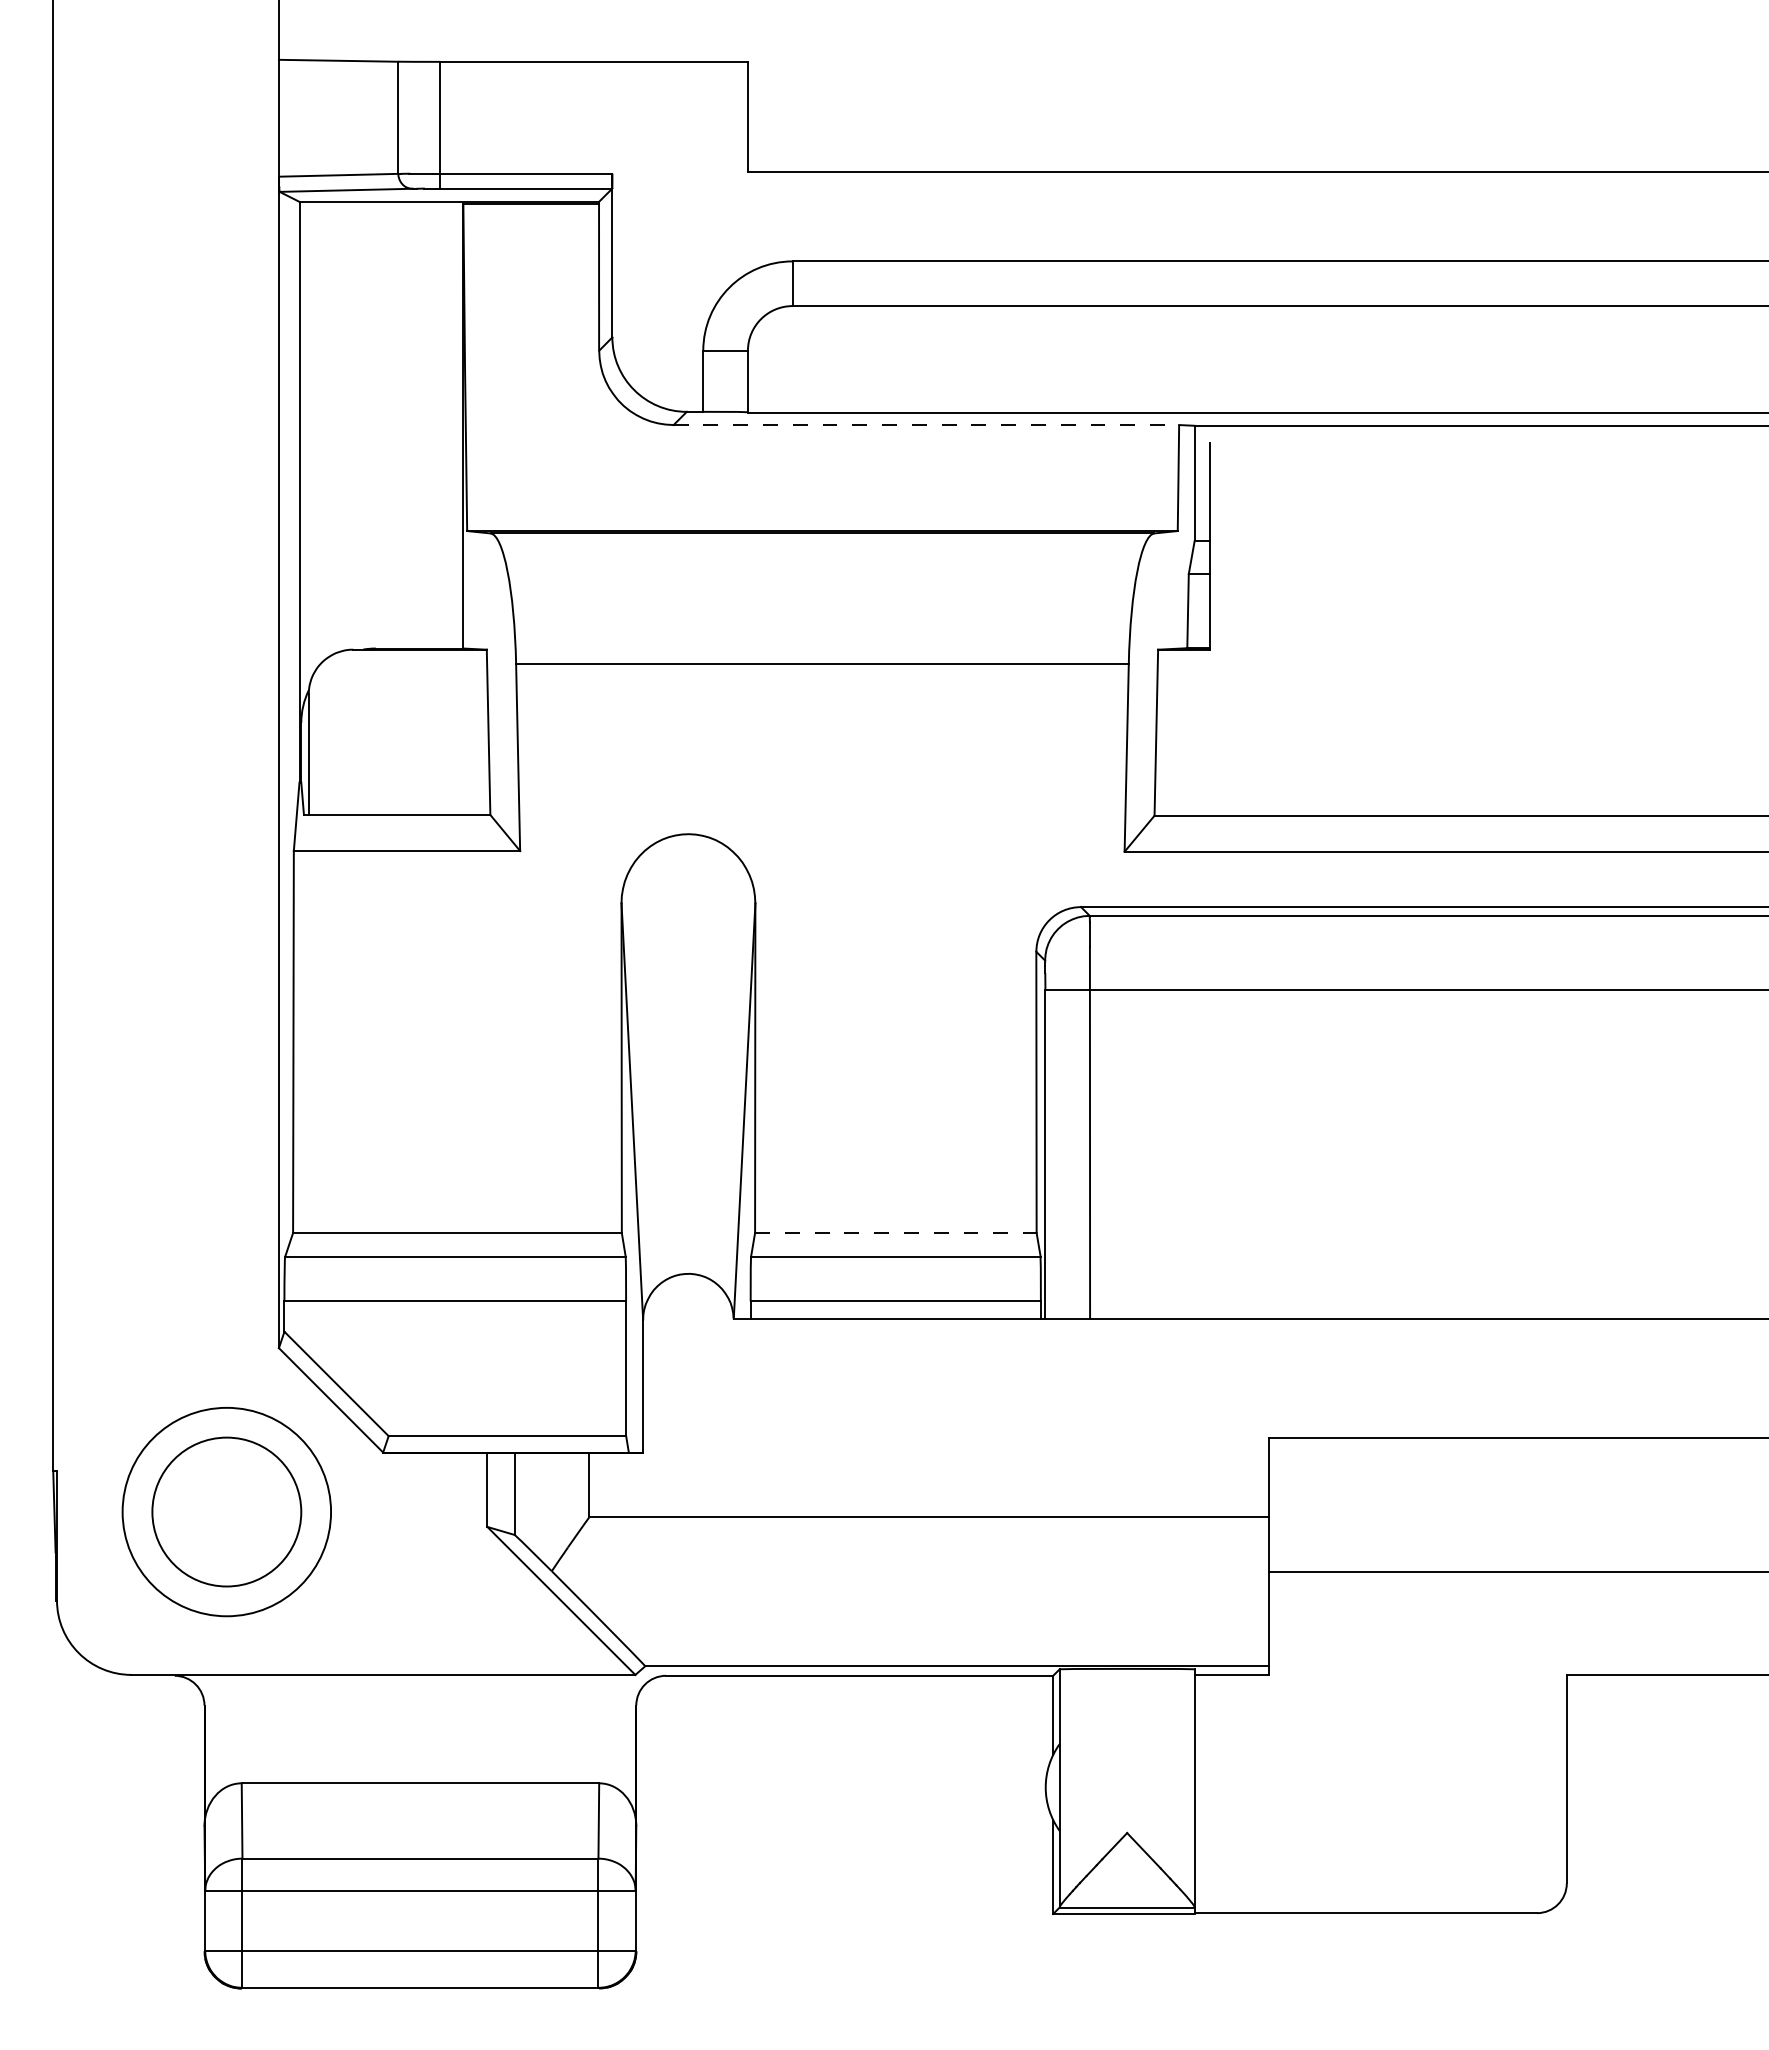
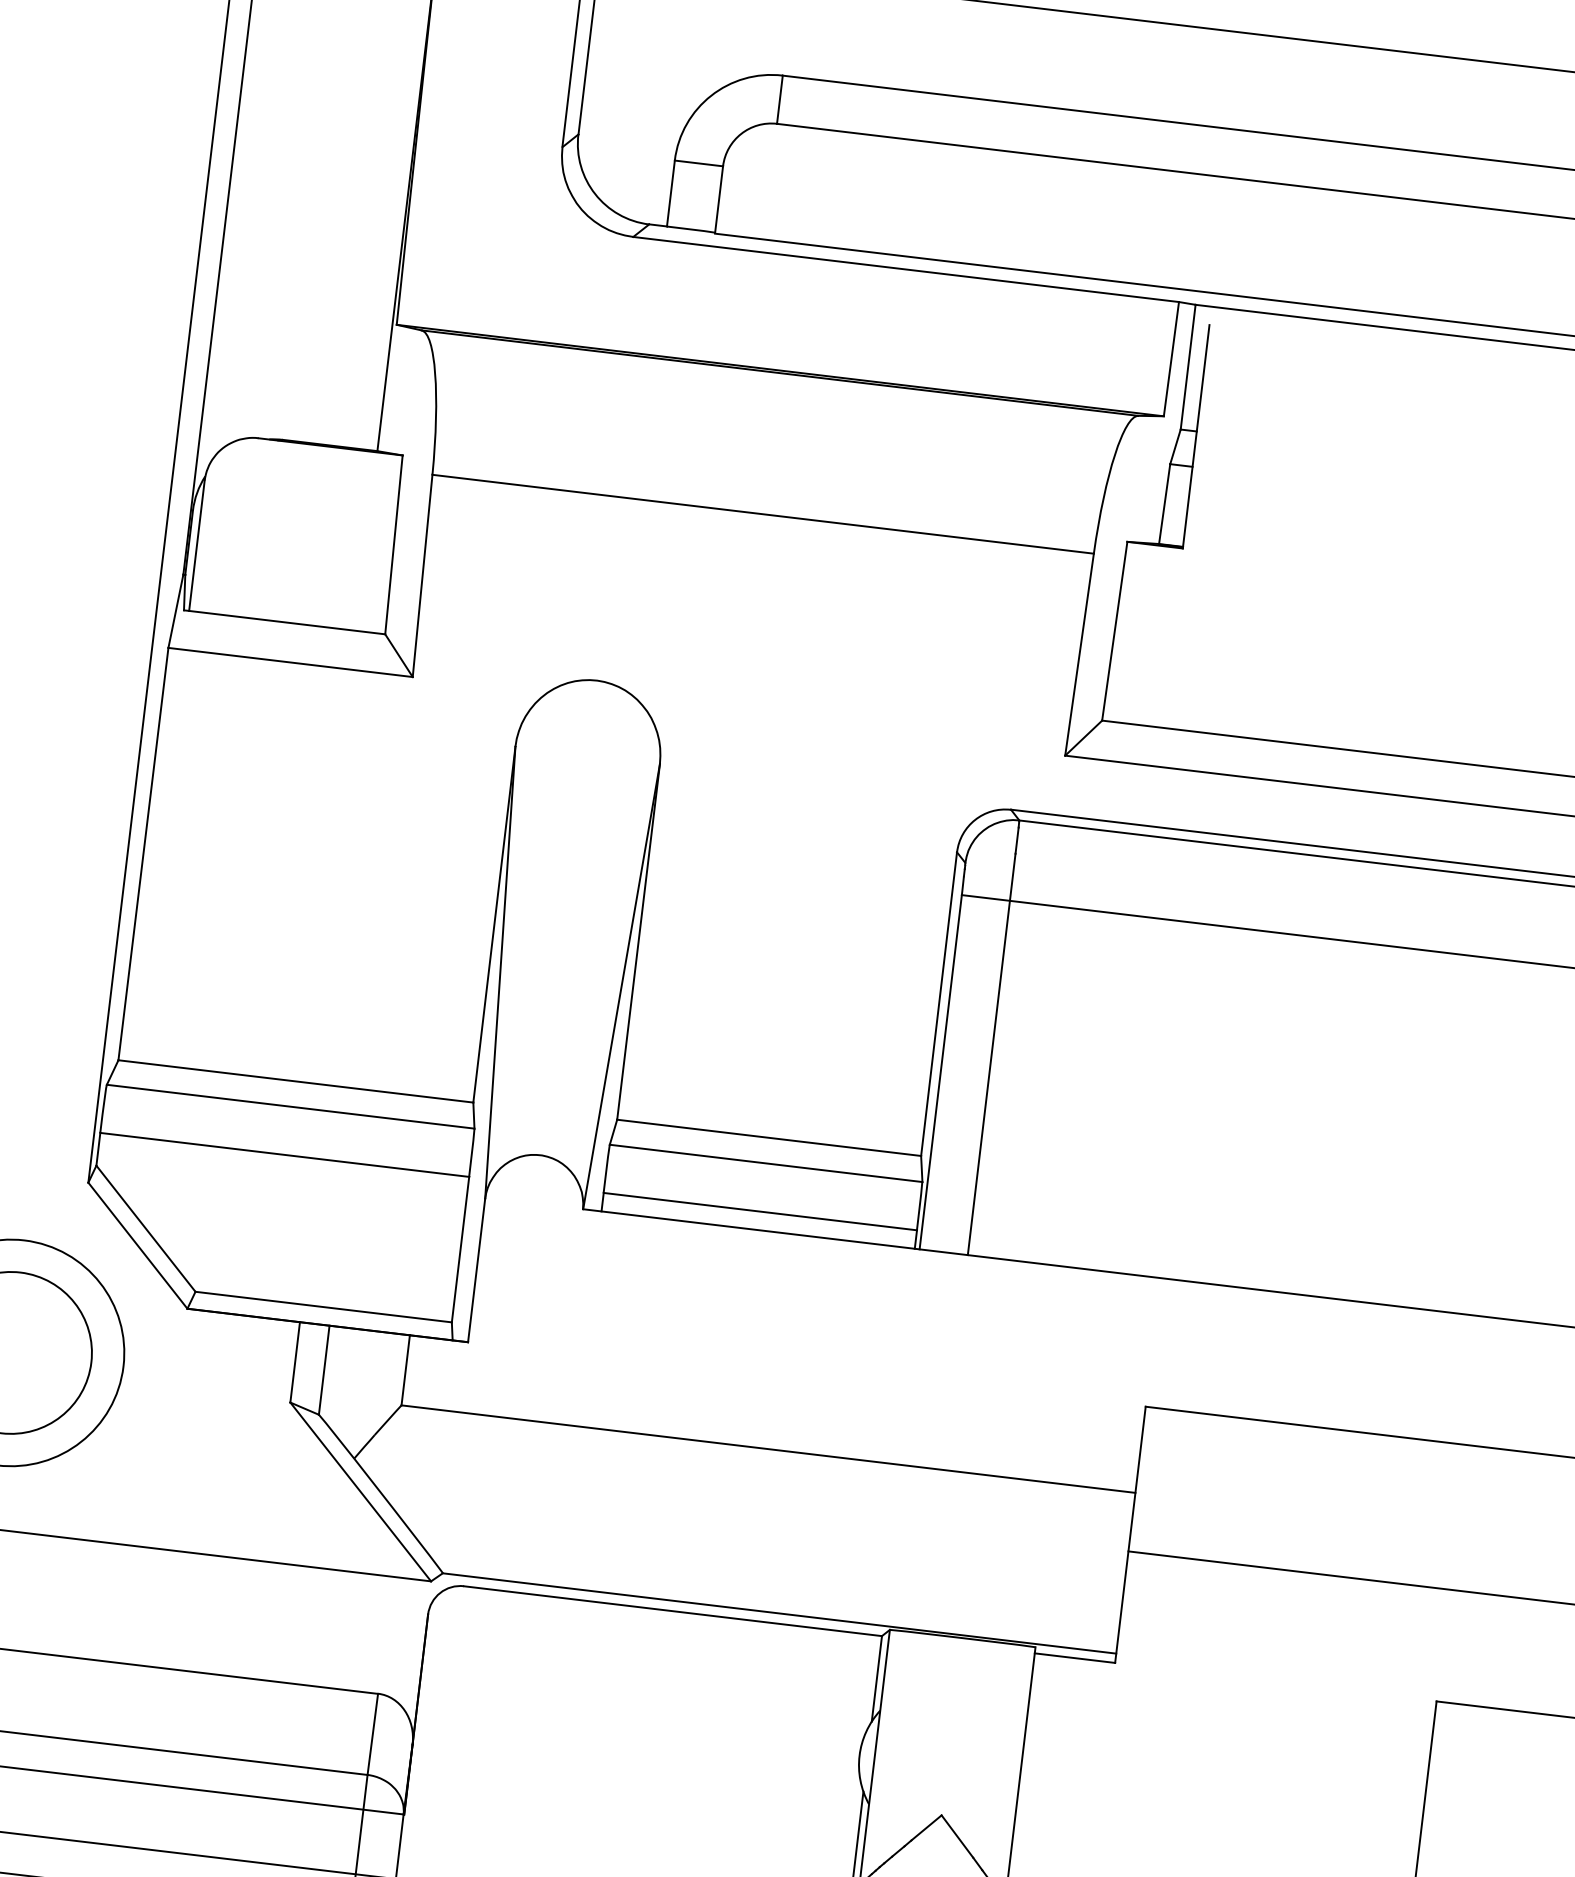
line: (926, 425) -> (906, 270), dashed -> solid
line: (895, 1233) -> (768, 1138), dashed -> solid

